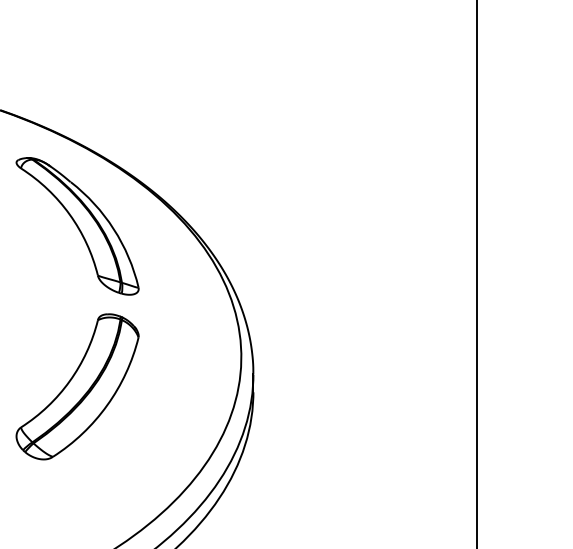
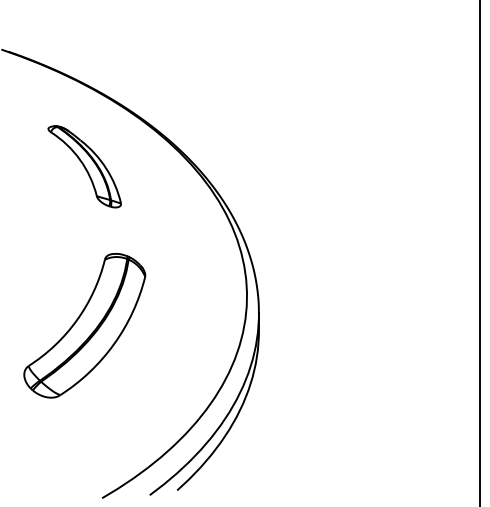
part: (77, 226) -> (84, 166), size x0.6

